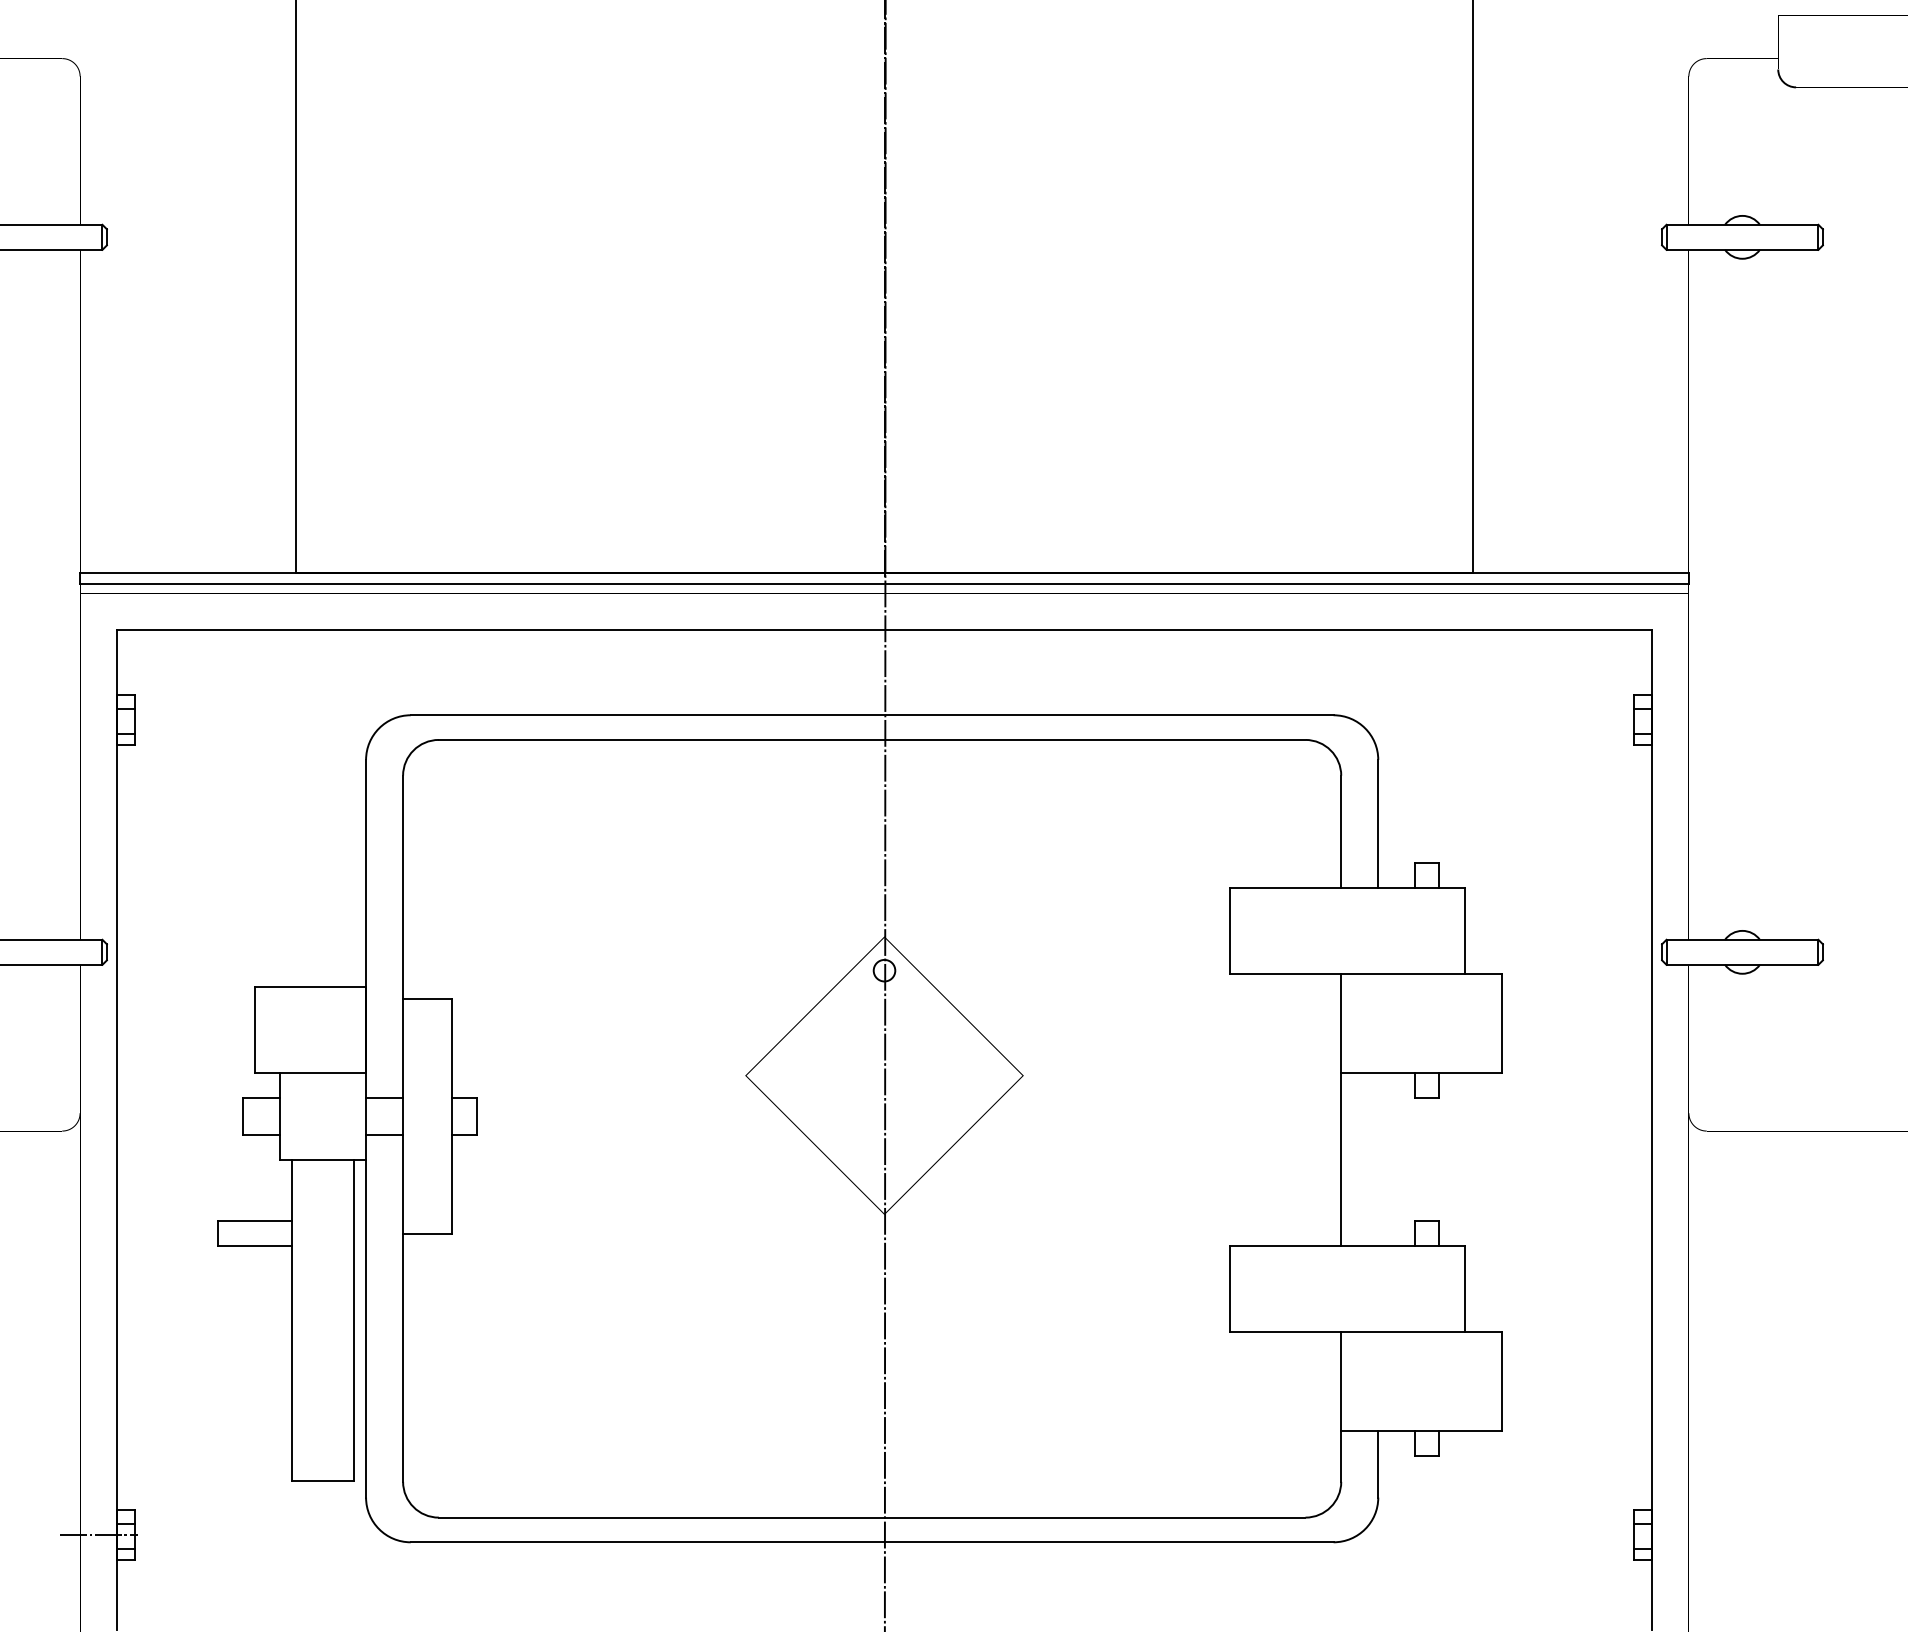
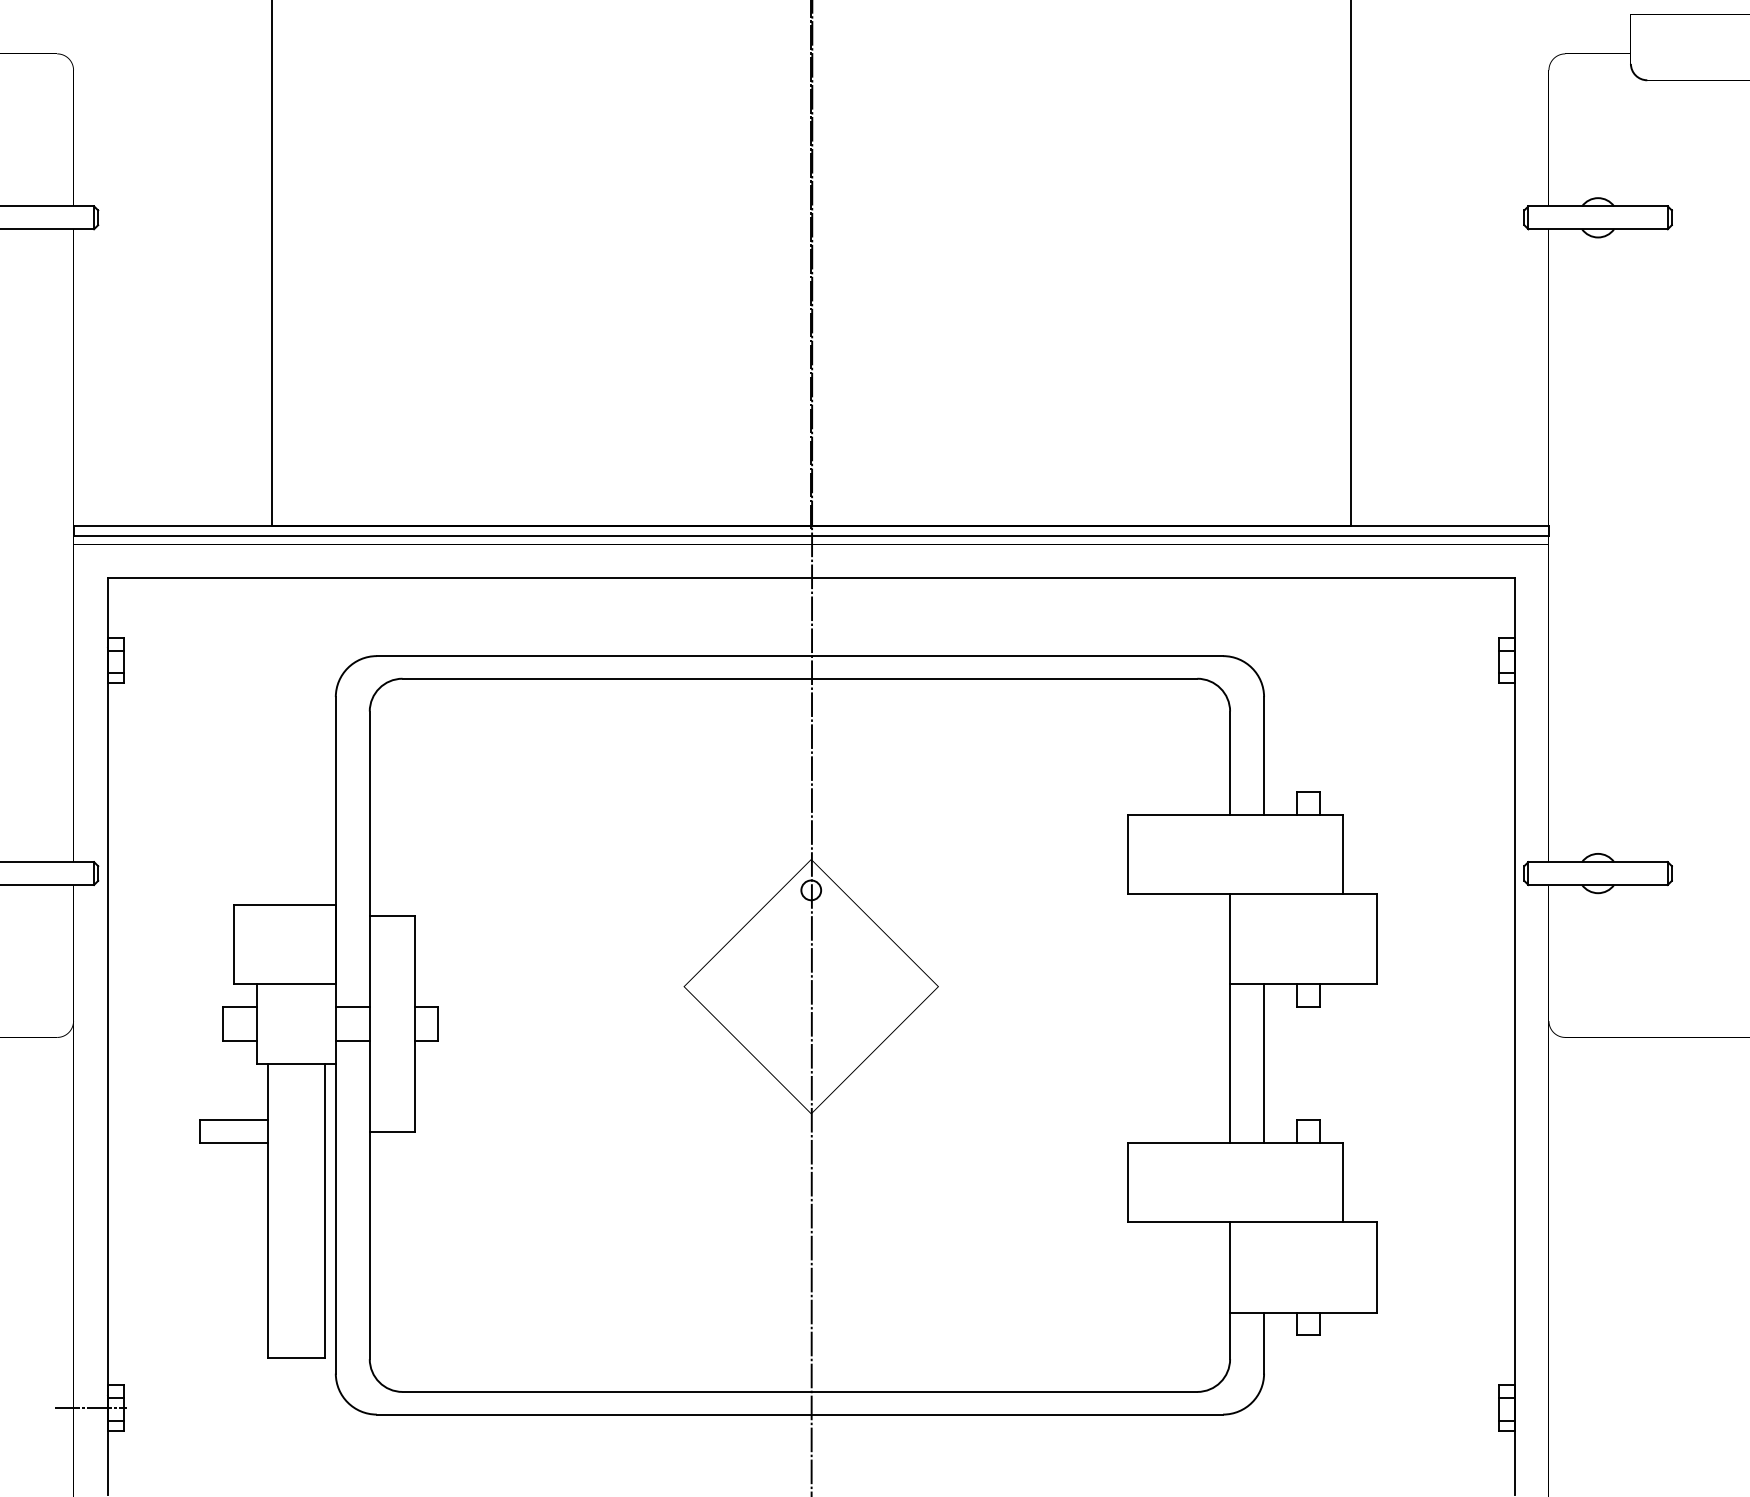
line: (1378, 1159) -> (1264, 1063), added

